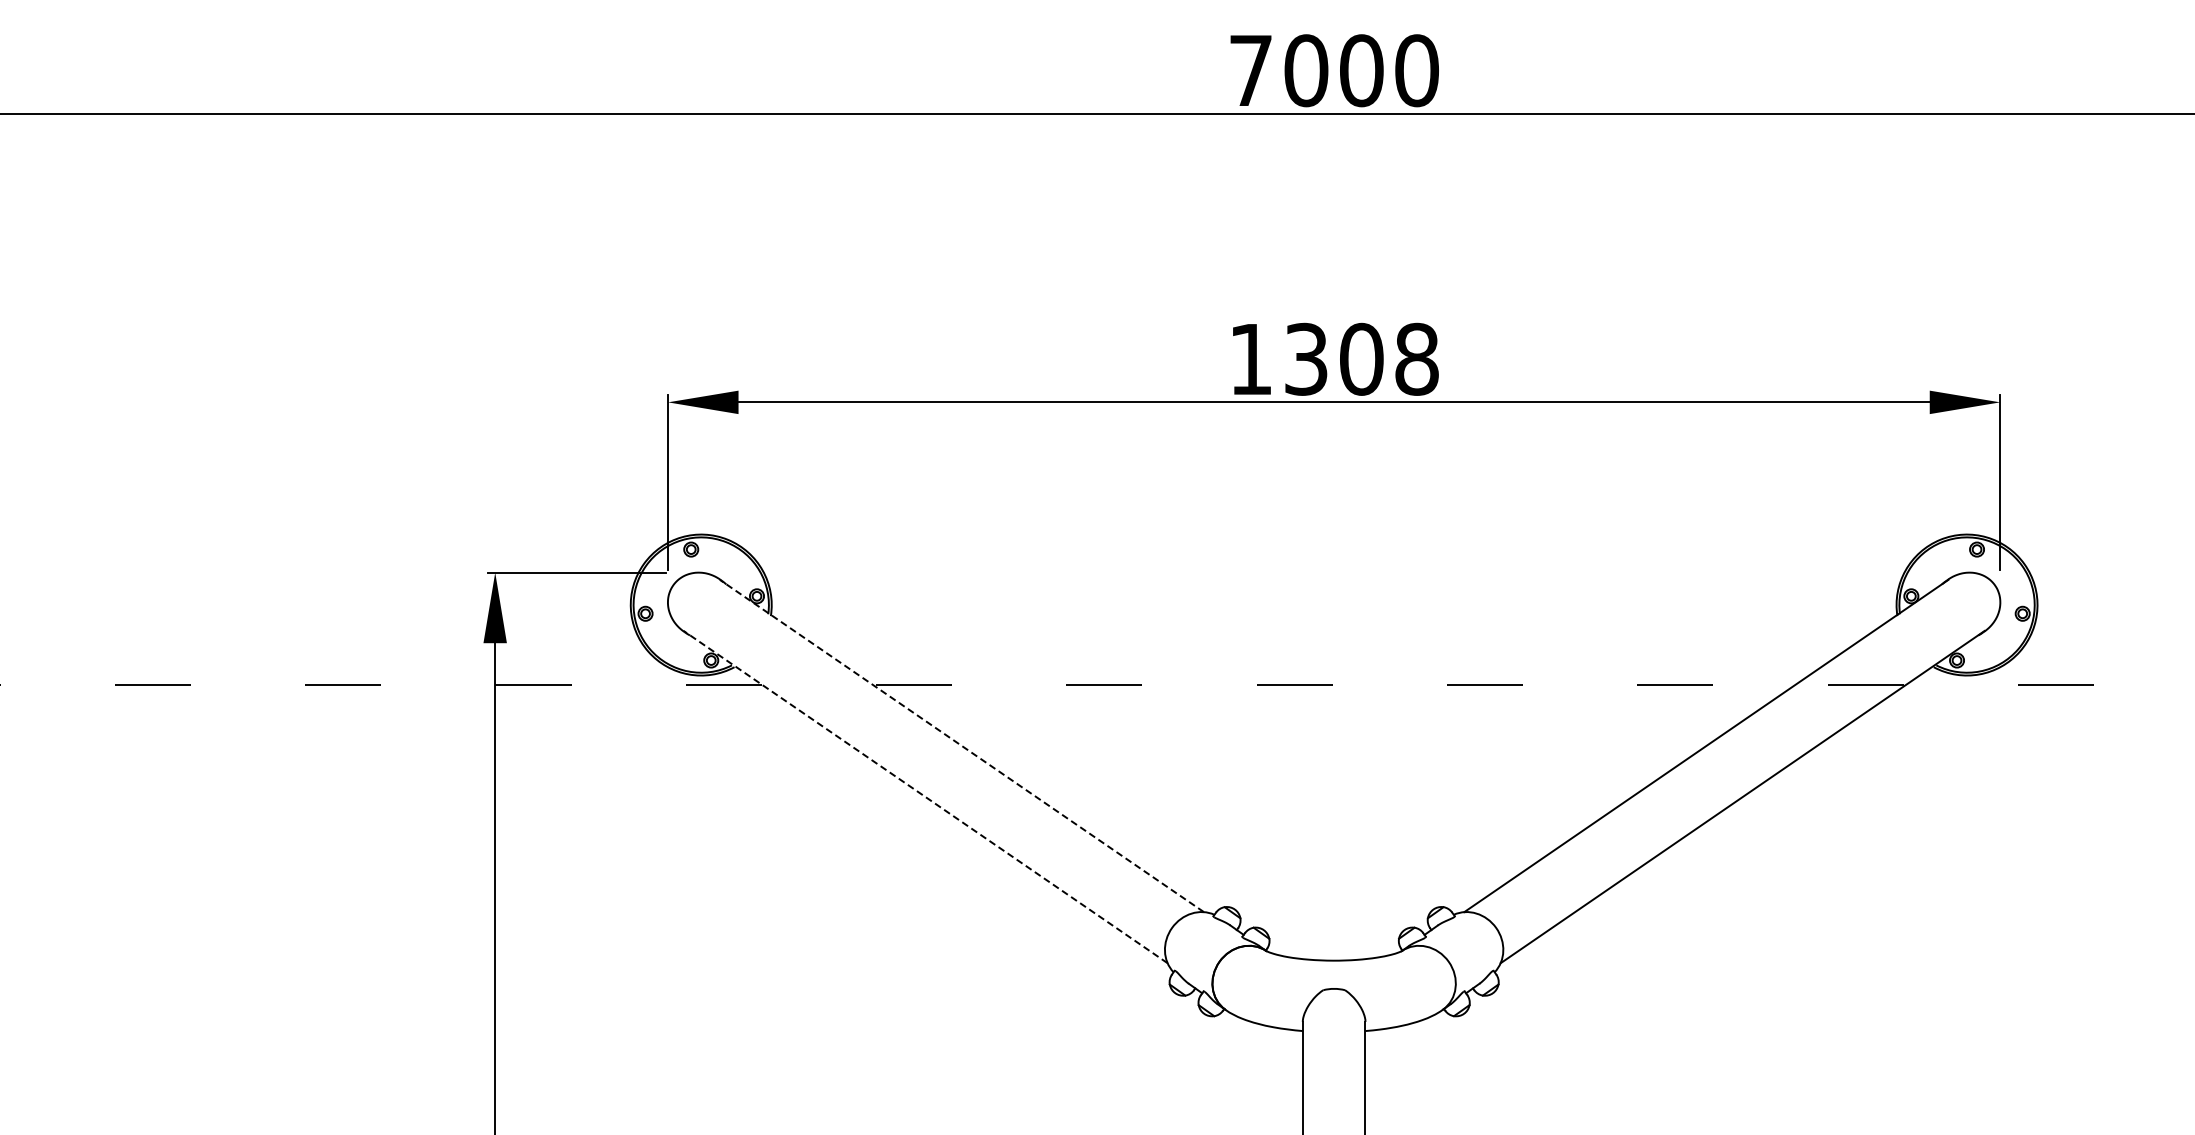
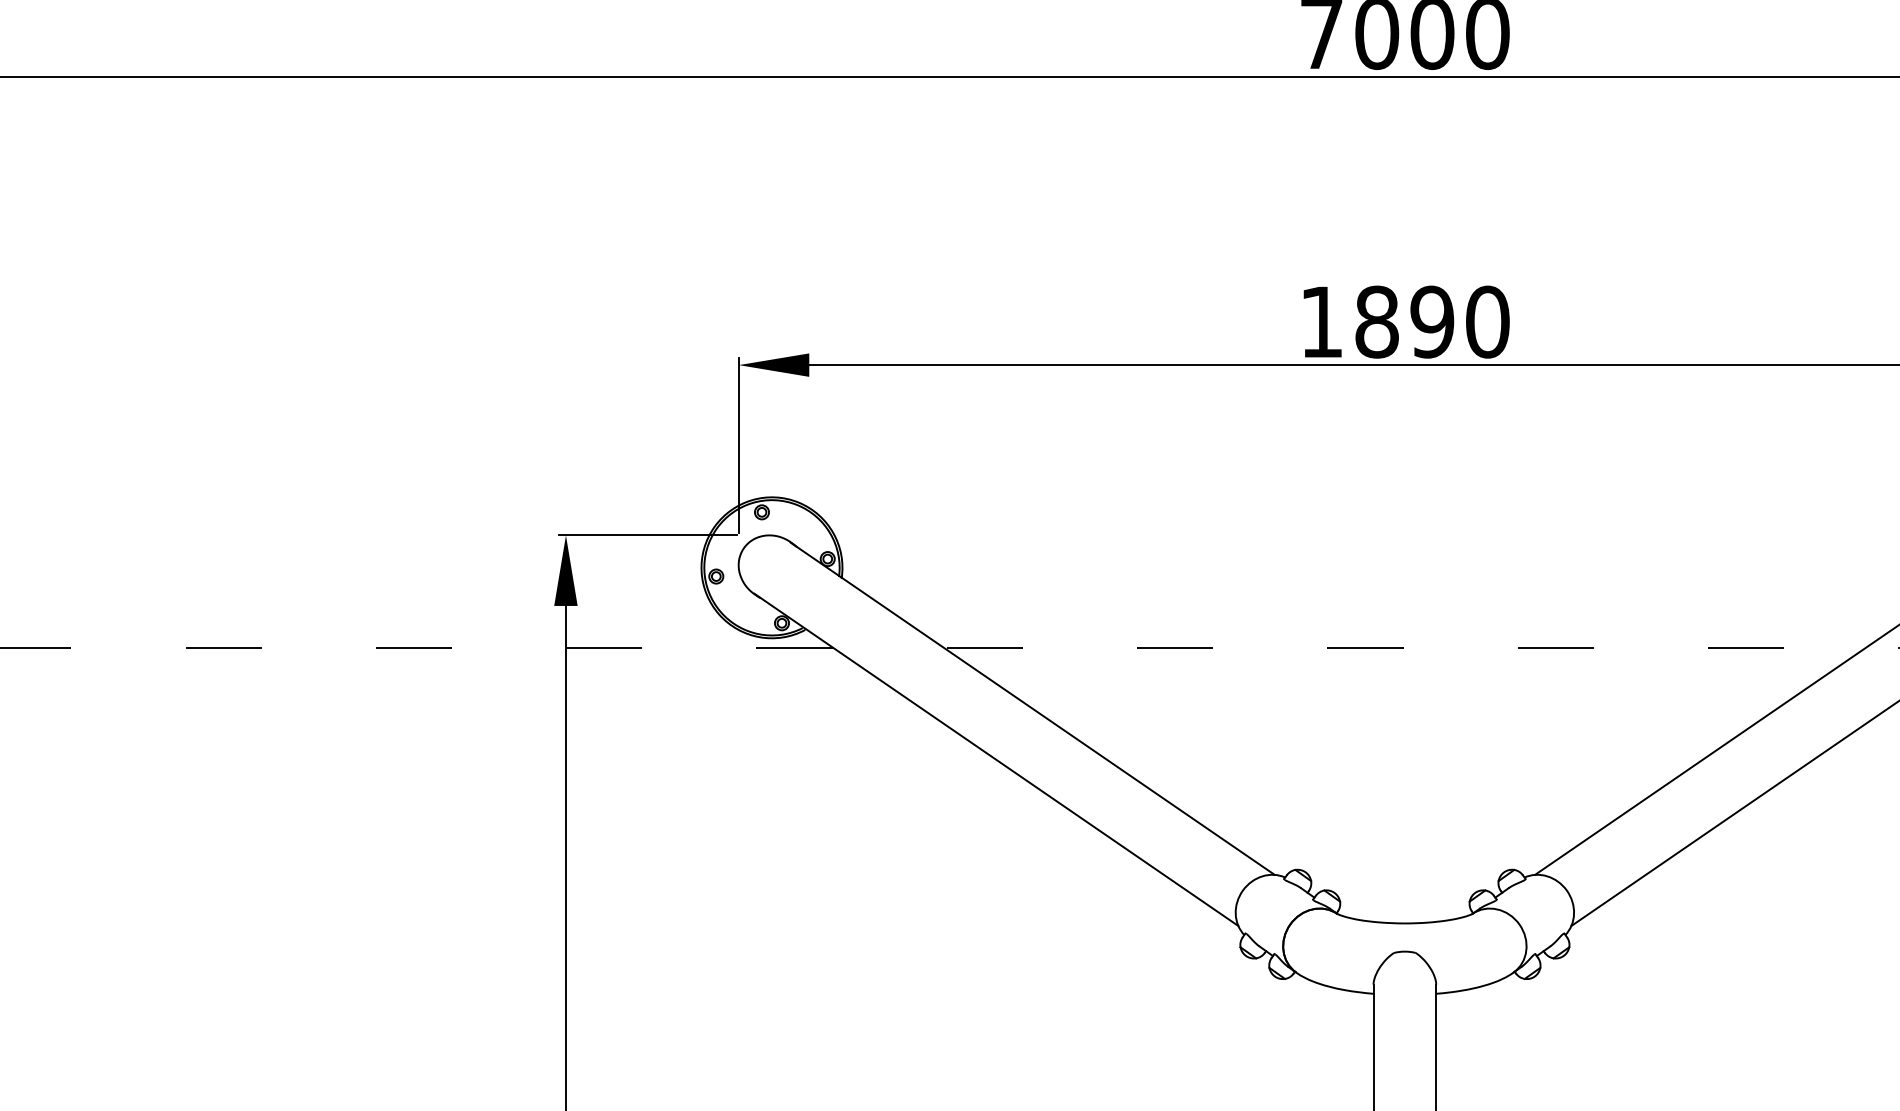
text: (1361, 358) -> (1432, 321), 1308 -> 1890
line: (961, 745) -> (1032, 708), dashed -> solid
line: (925, 797) -> (996, 760), dashed -> solid

